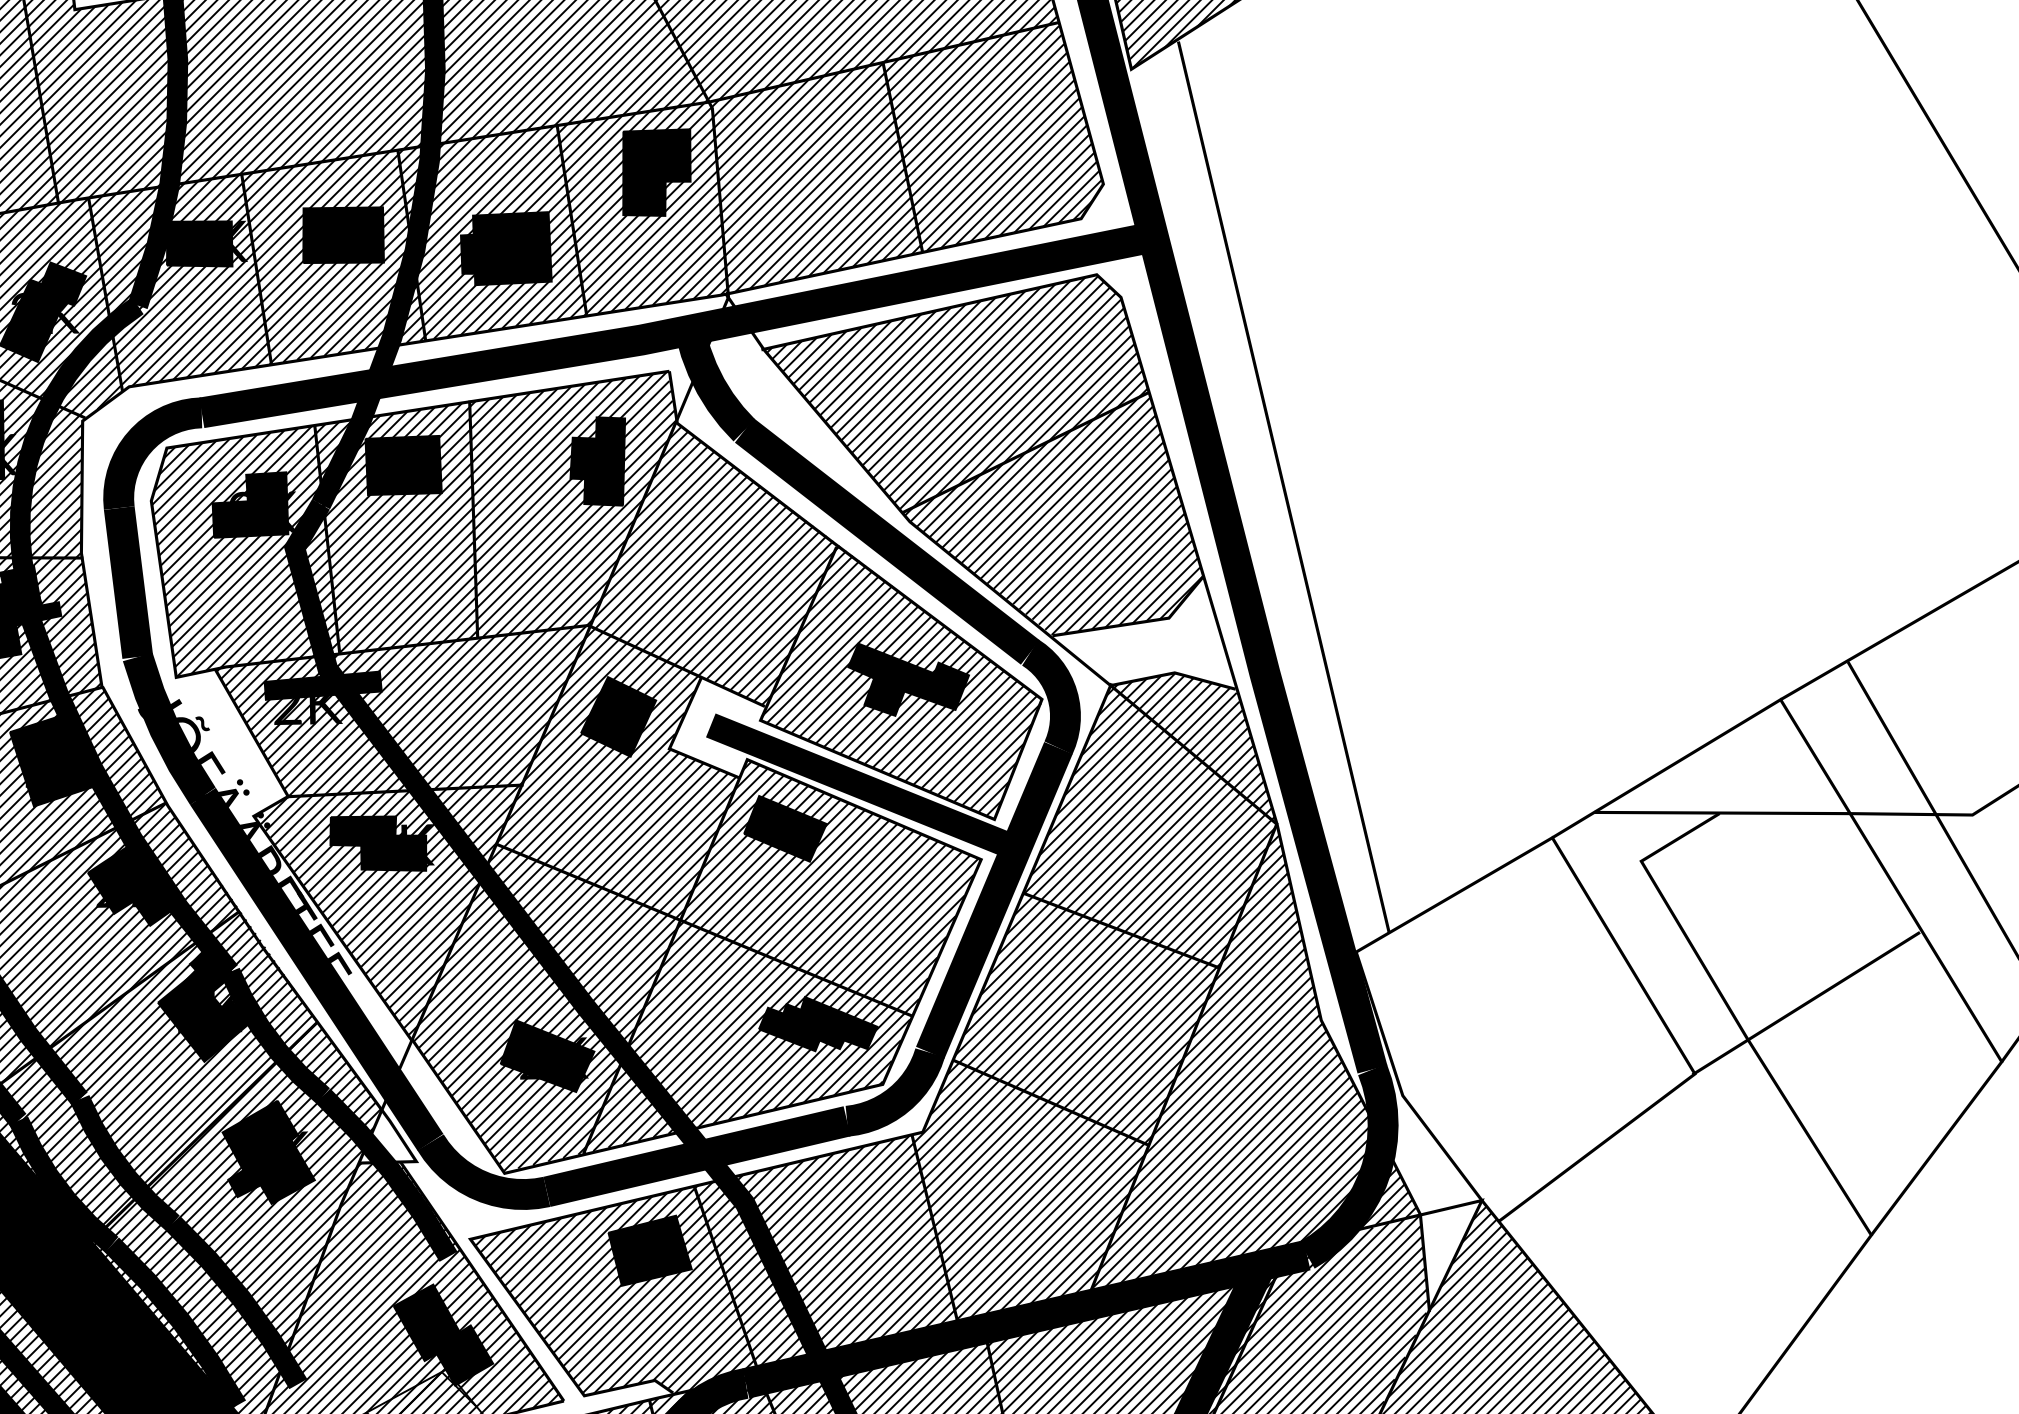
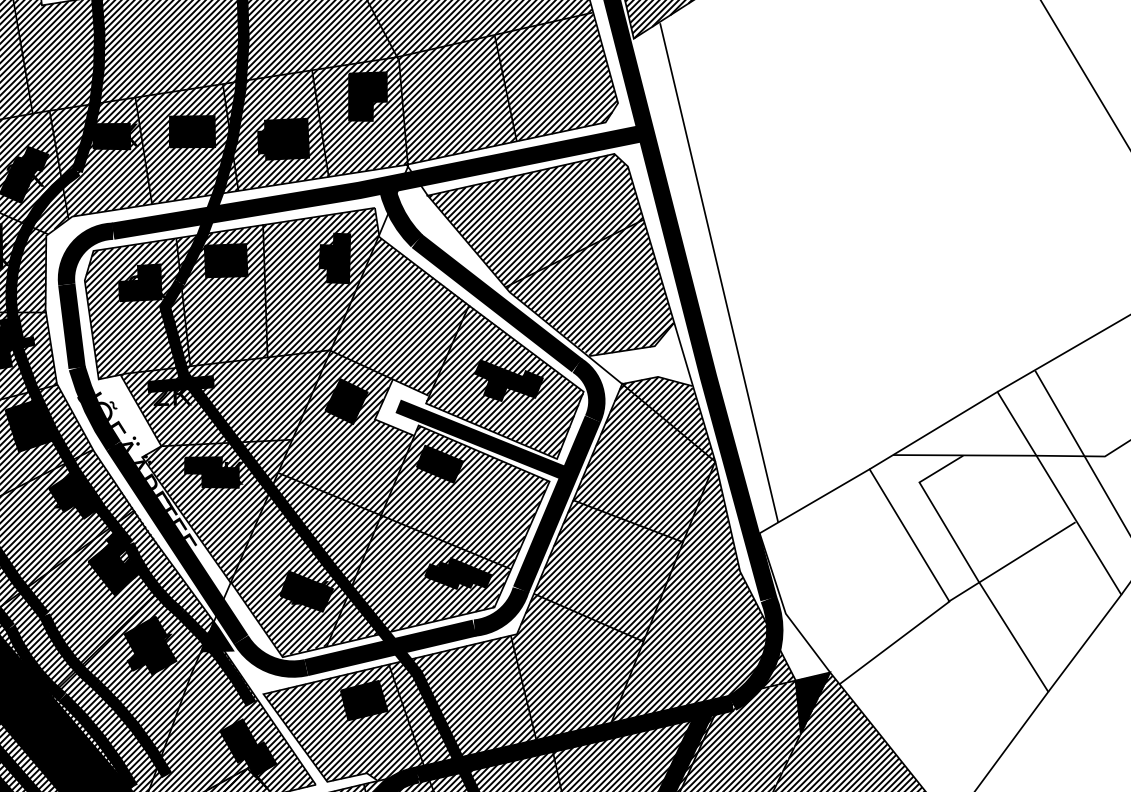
hatch: (388, 1136) -> (217, 636), added
hatch: (1450, 1255) -> (812, 703), added

